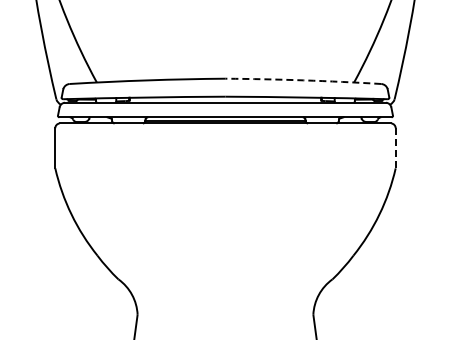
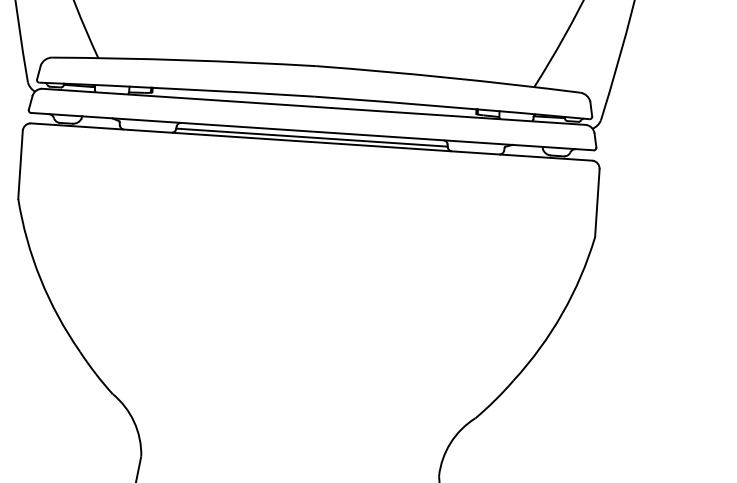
arc: (303, 80) -> (448, 77), dashed -> solid
line: (395, 148) -> (596, 203), dashed -> solid

